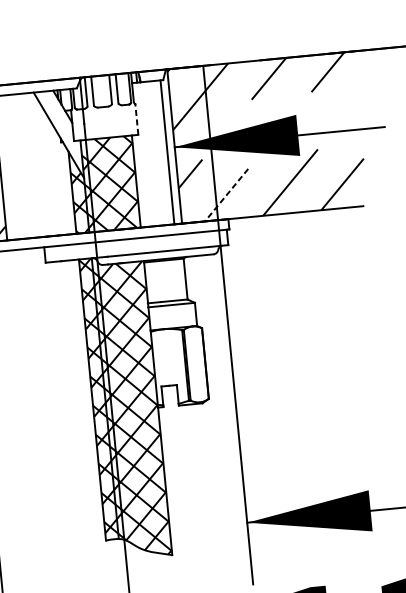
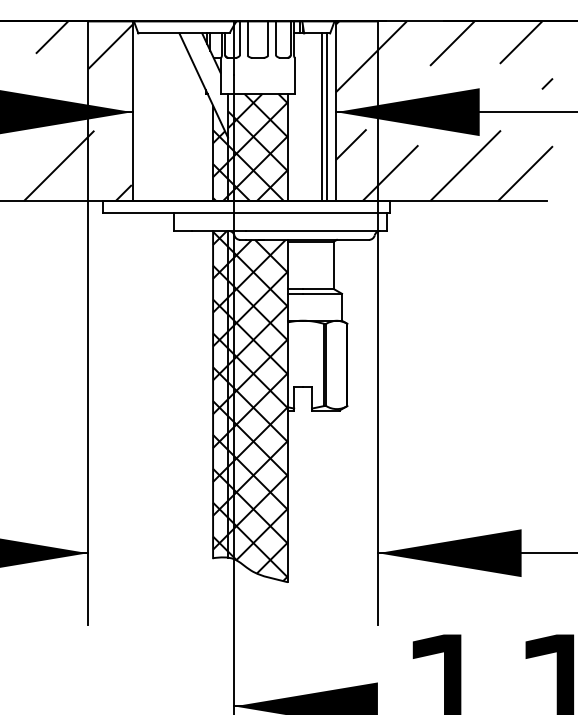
line: (354, 105) -> (547, 83), added
line: (136, 119) -> (295, 75), dashed -> solid
line: (163, 152) -> (322, 117), added
line: (226, 195) -> (390, 173), dashed -> solid

